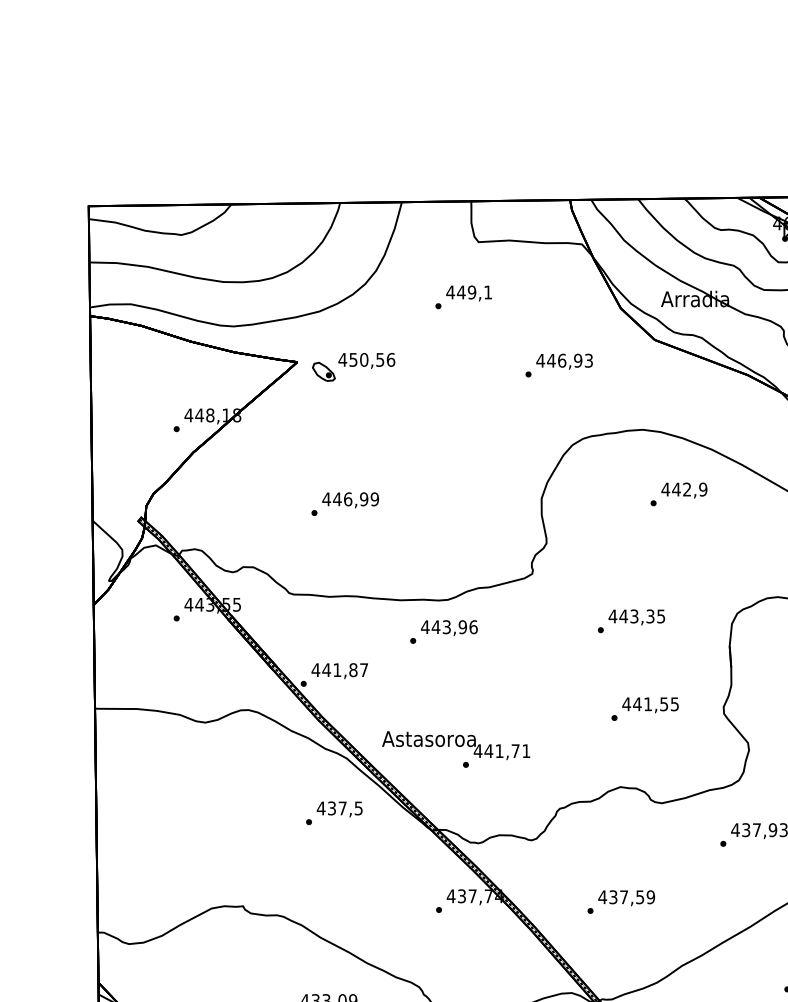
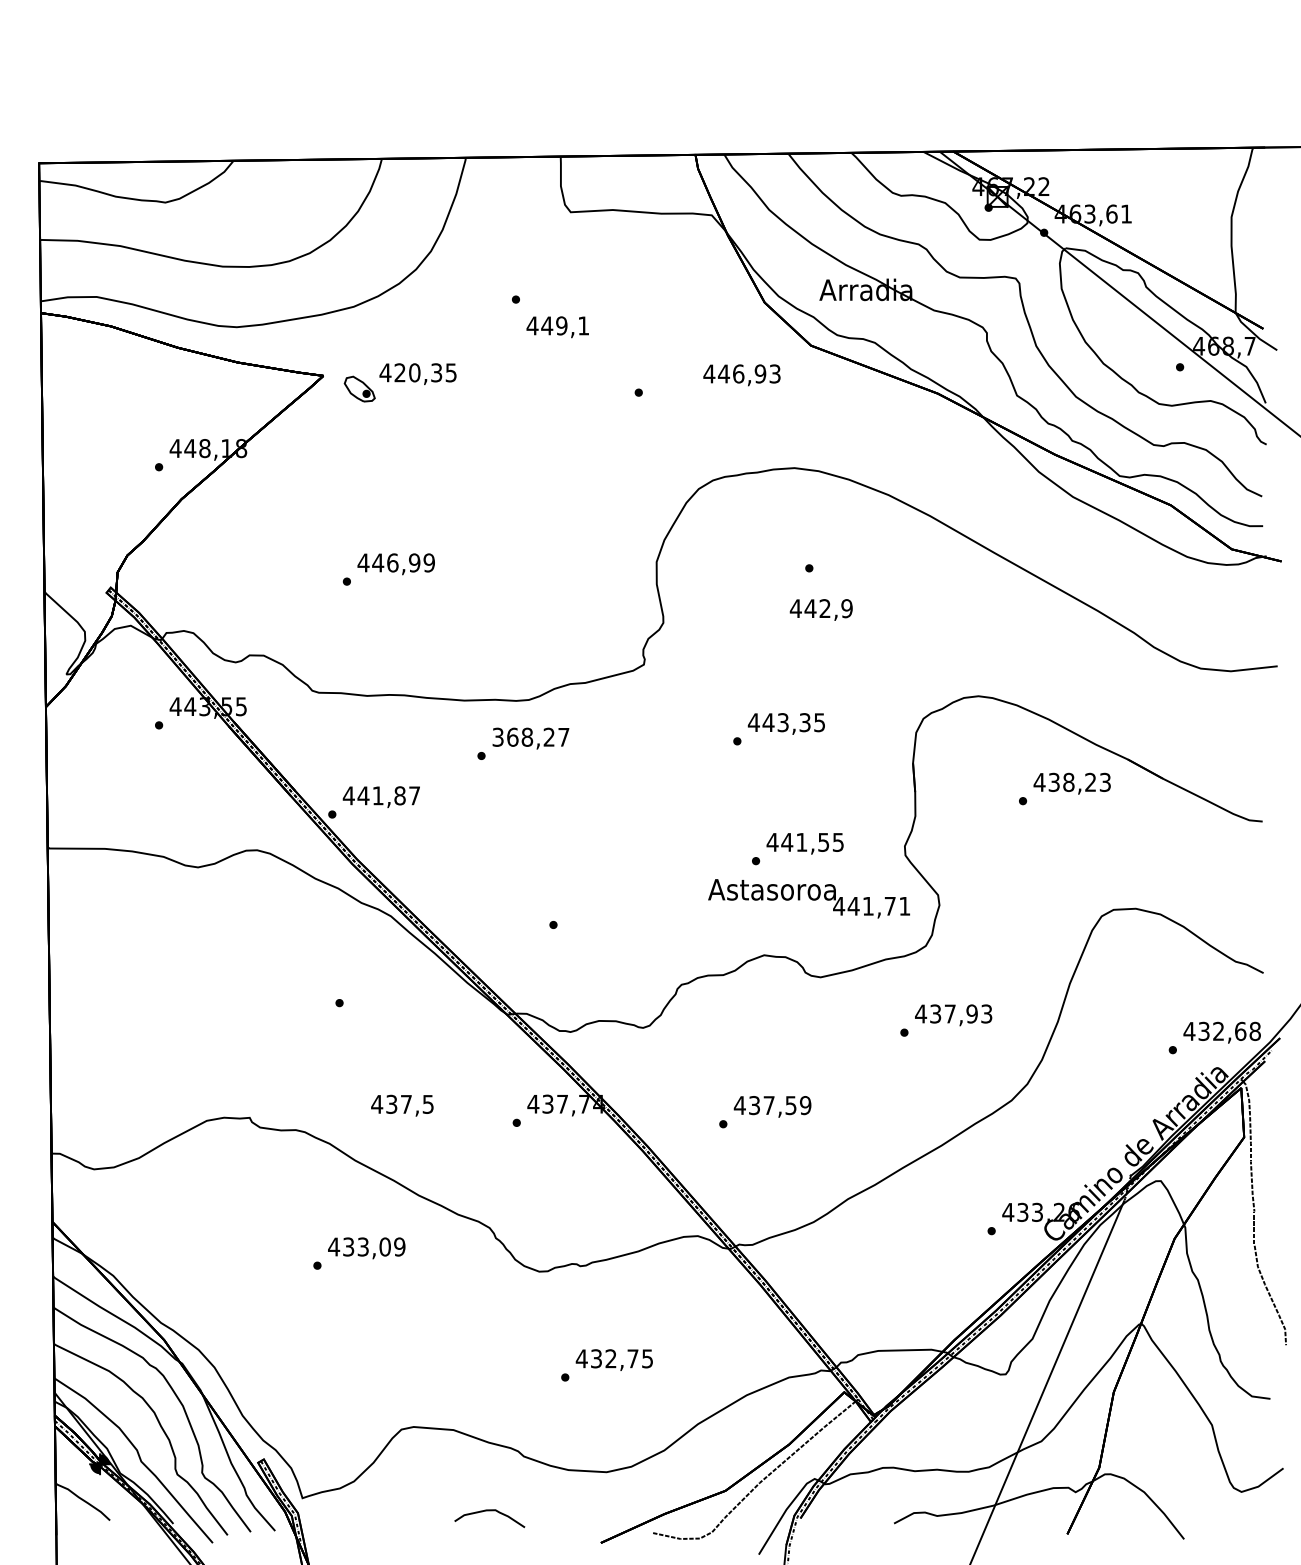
text: (468, 293) -> (557, 327), moved
text: (372, 359) -> (425, 372), 450,56 -> 420,35
text: (564, 361) -> (741, 375), moved
text: (683, 490) -> (820, 609), moved
text: (449, 626) -> (530, 736), 443,96 -> 368,27
text: (455, 745) -> (808, 898), moved
text: (339, 809) -> (402, 1105), moved

